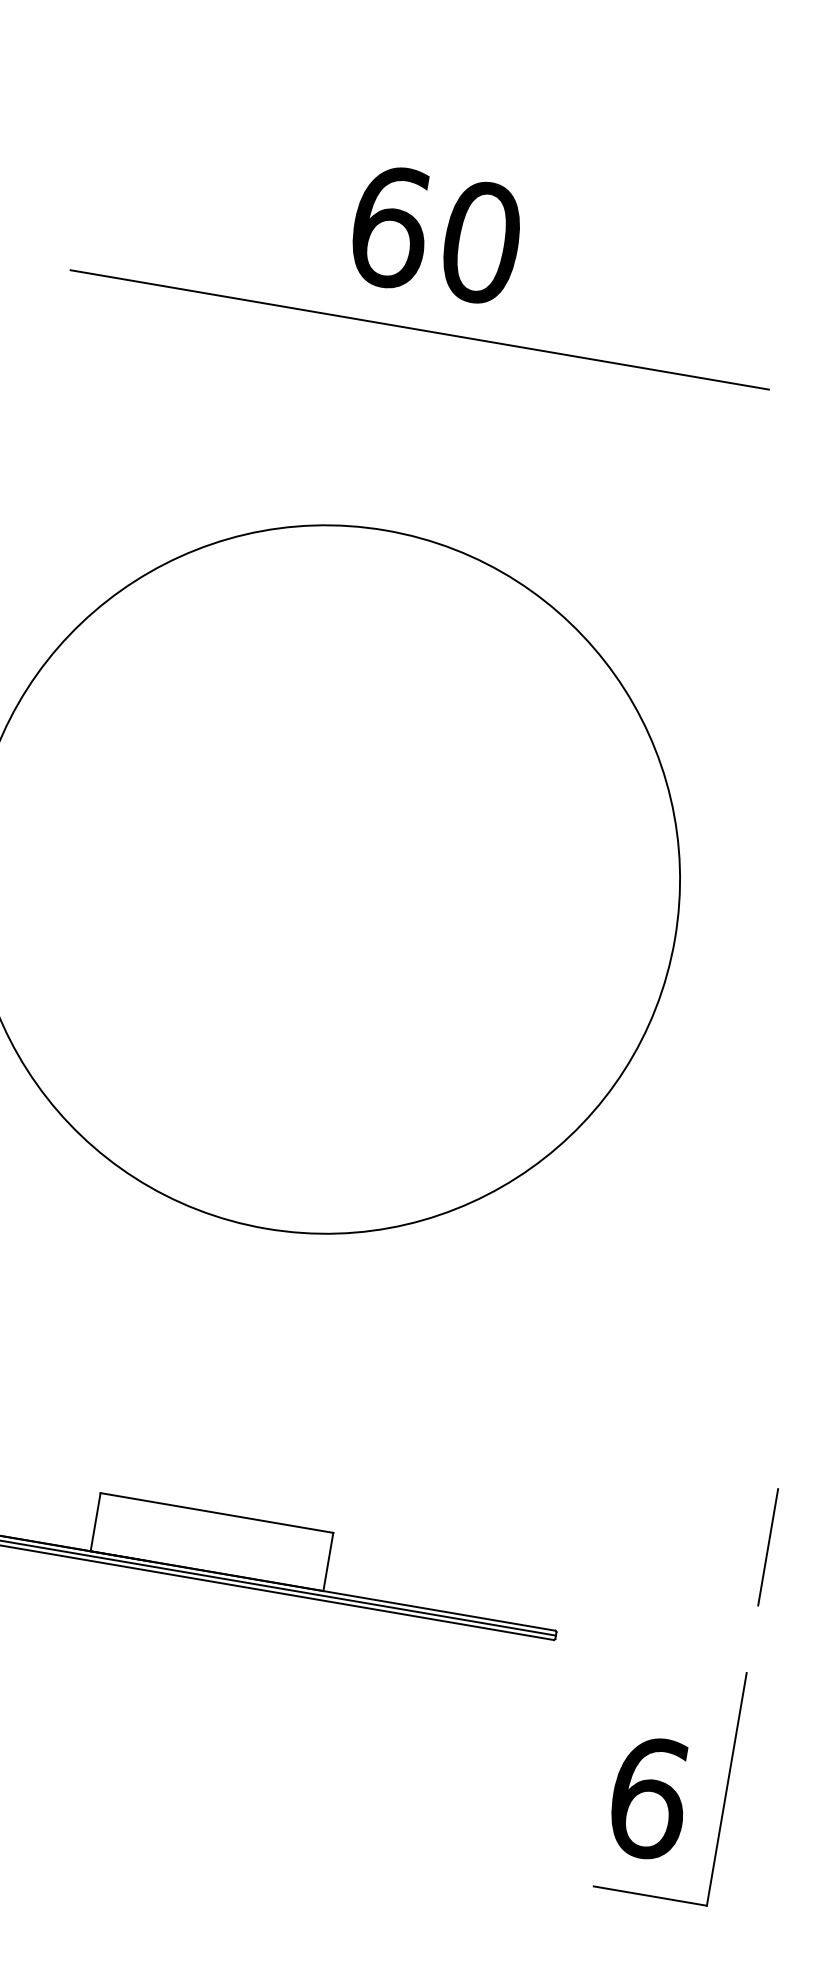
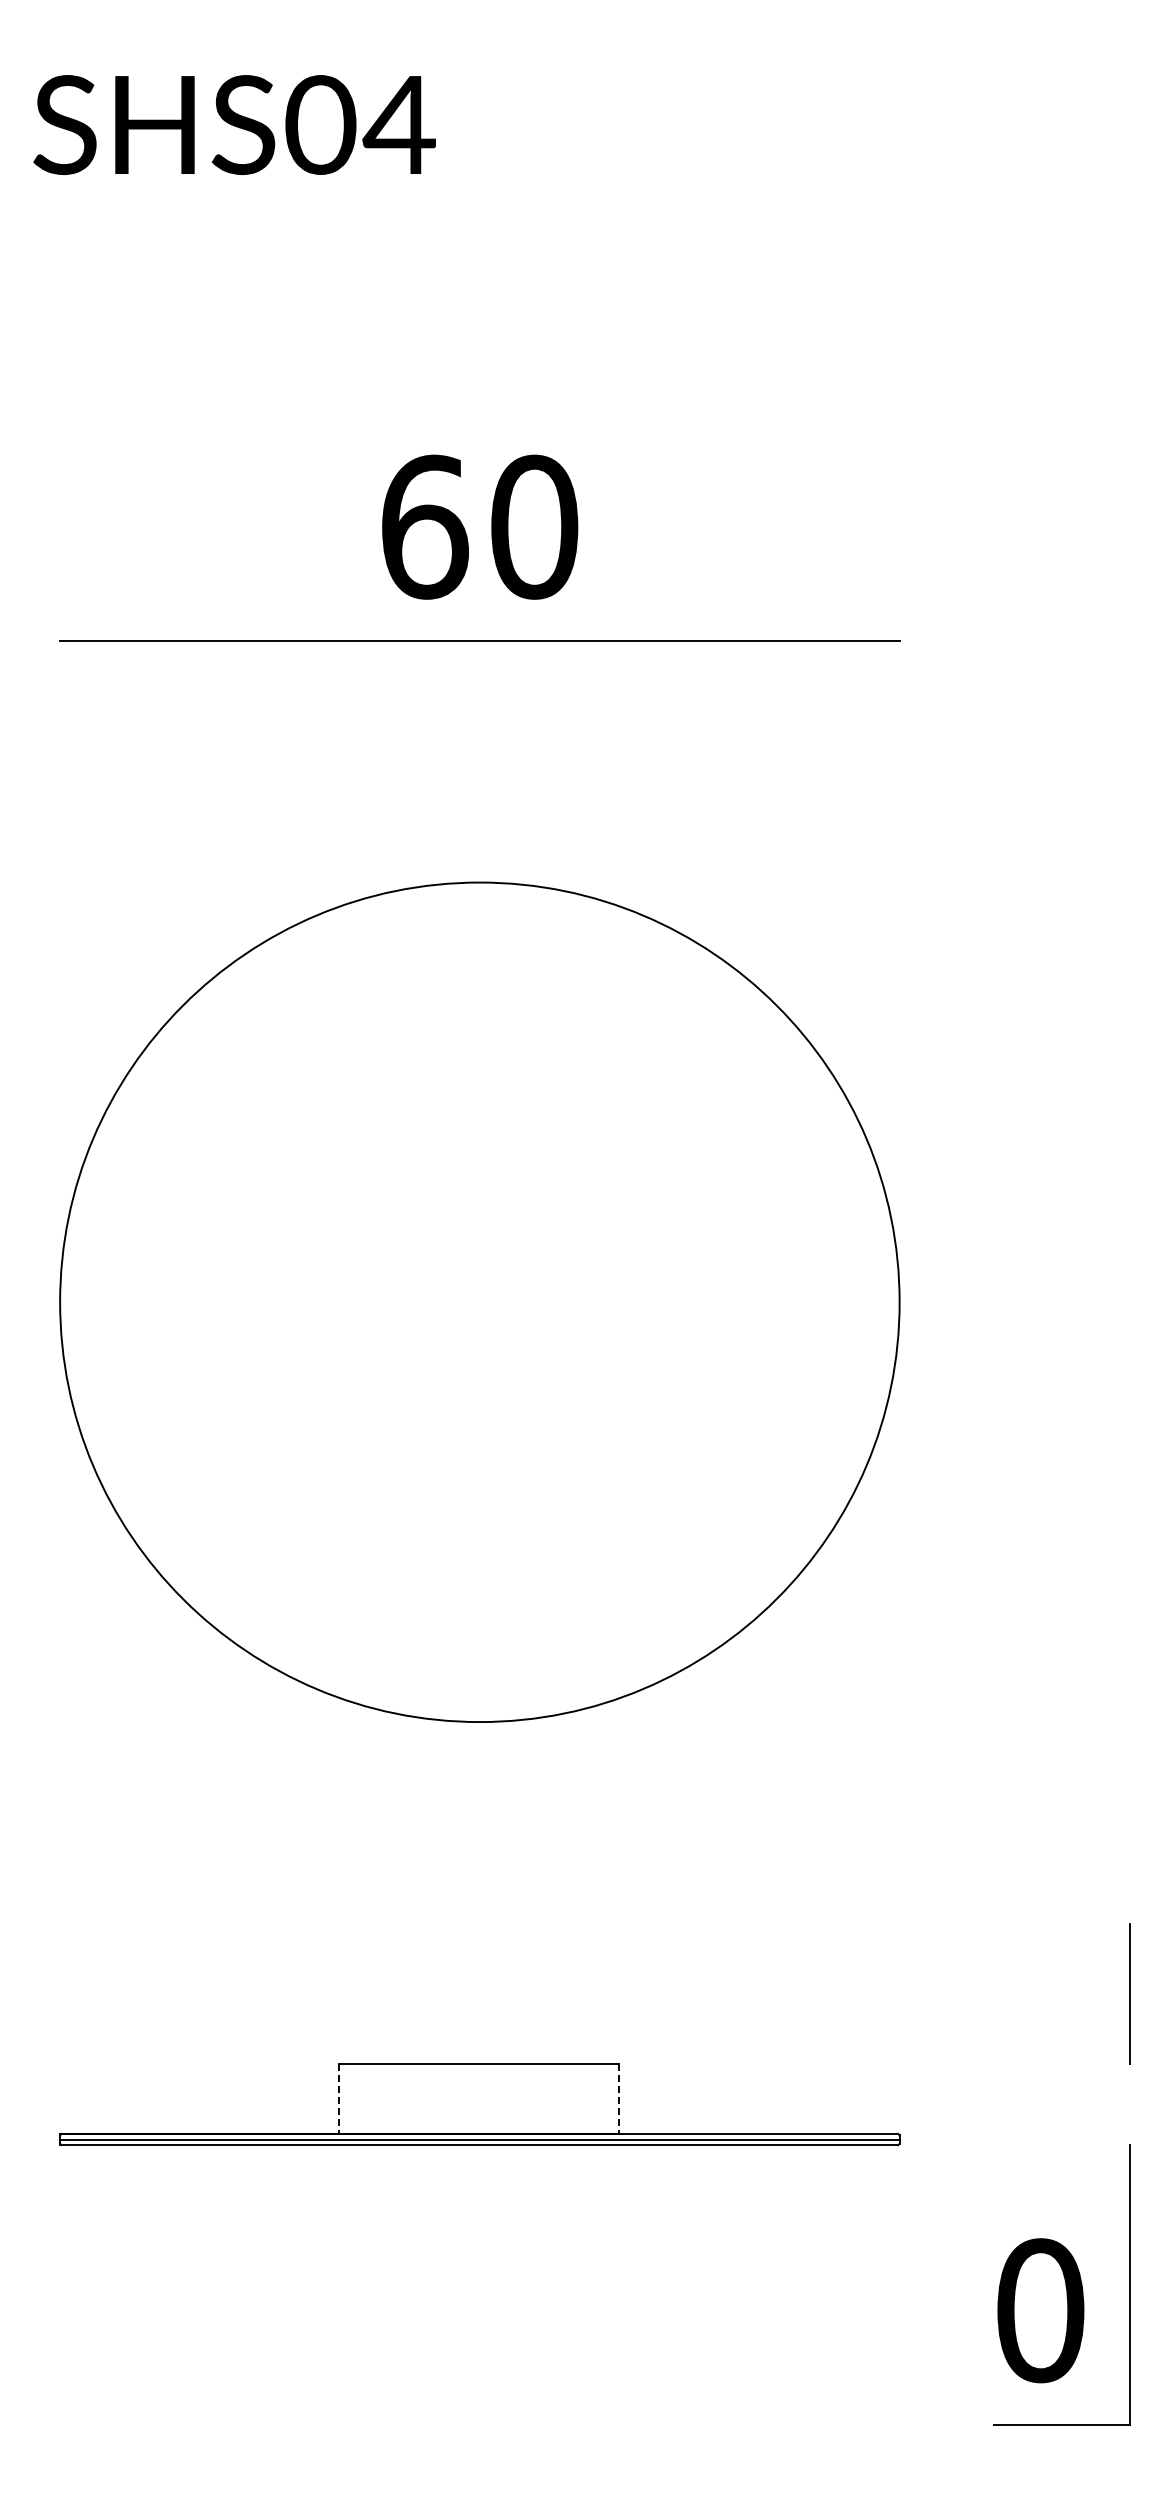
line: (95, 1521) -> (339, 2098), solid -> dashed
line: (328, 1561) -> (619, 2098), solid -> dashed
text: (648, 1797) -> (1040, 2310), 6 -> 0

